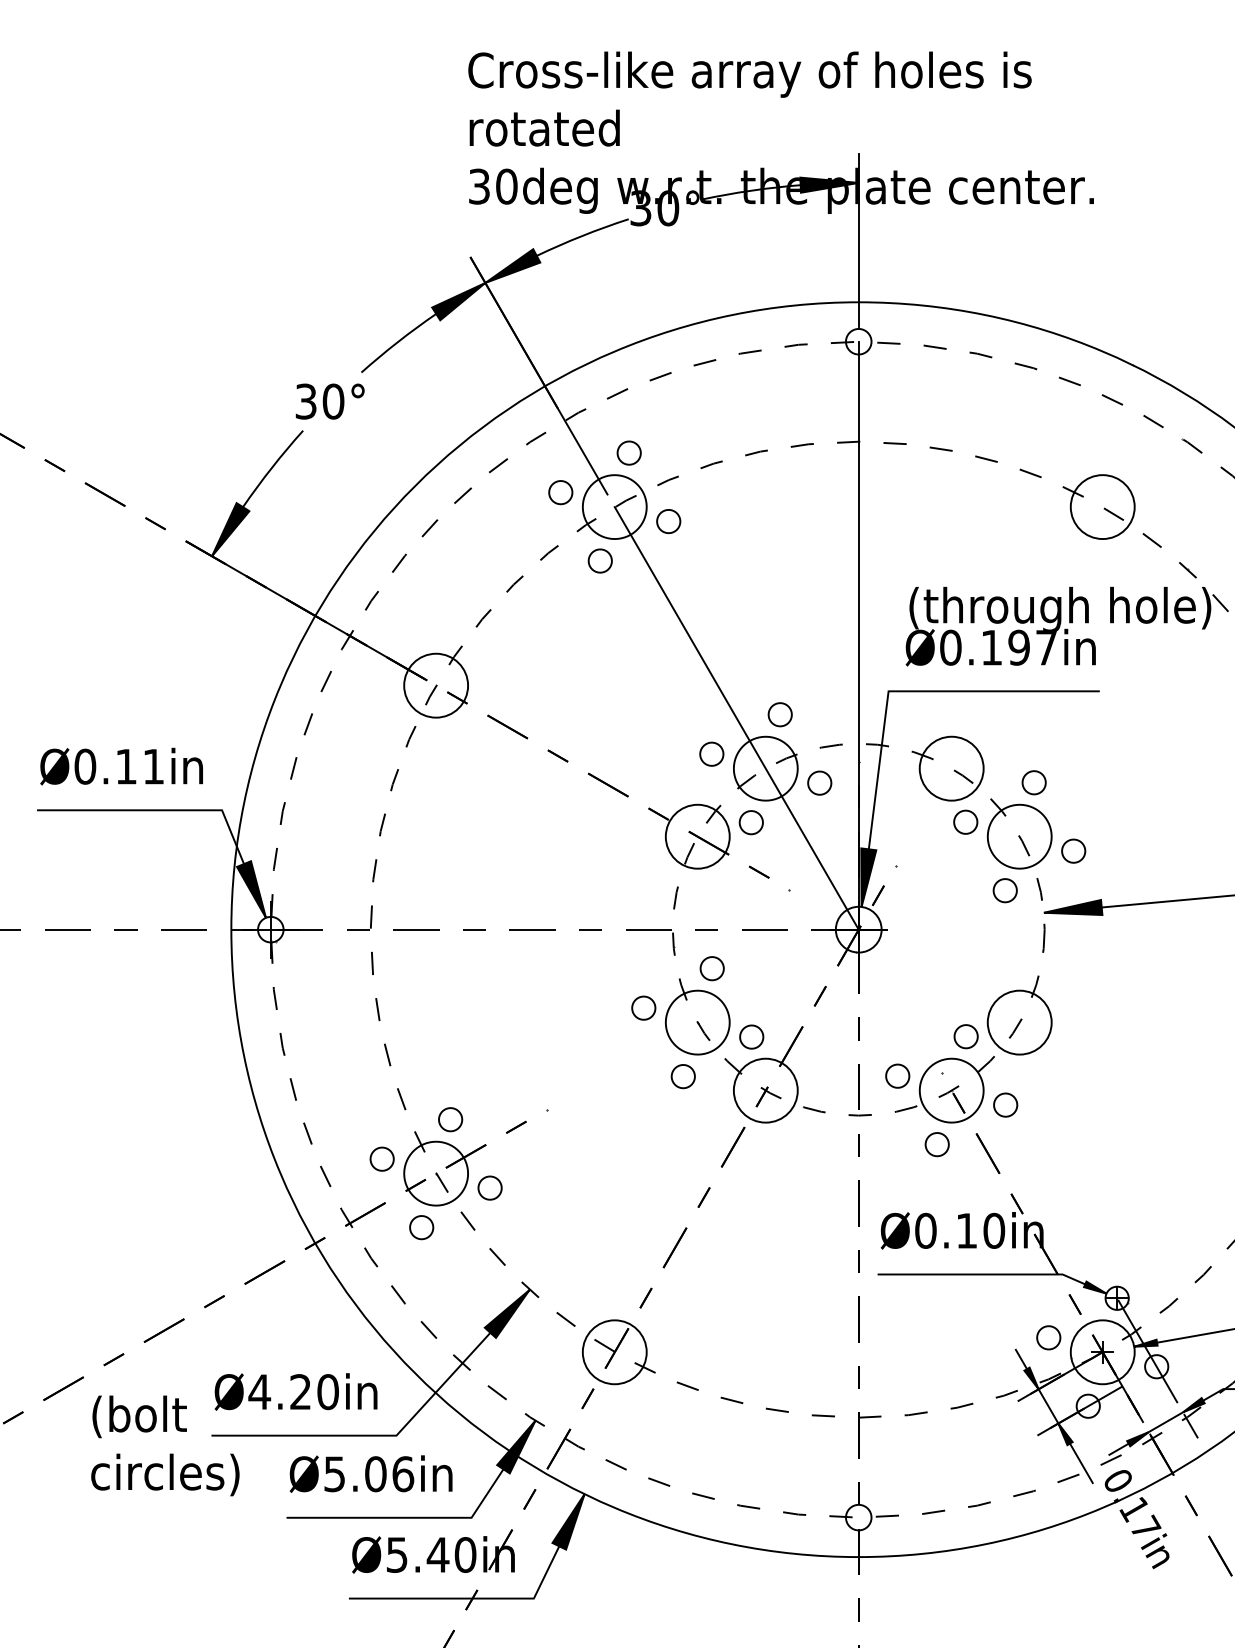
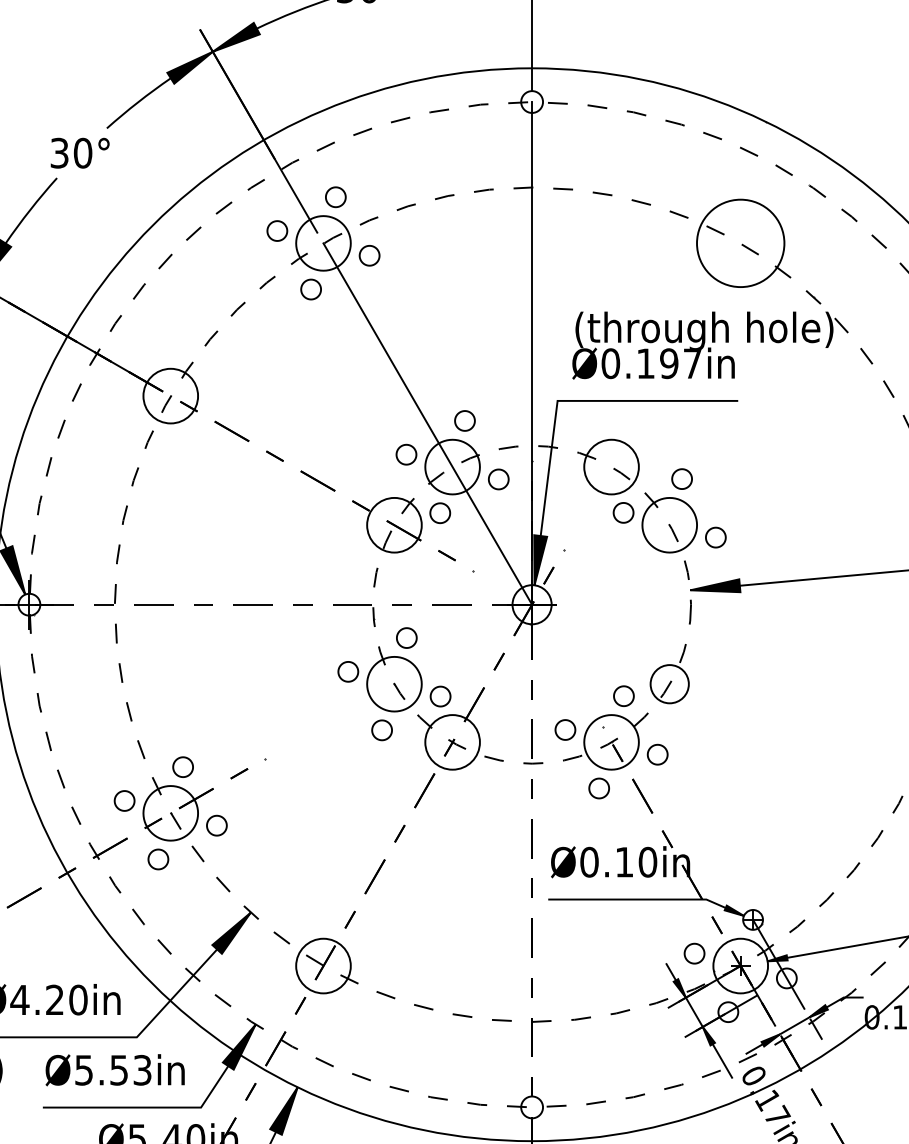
circle: (1102, 507) -> (740, 243), size x1.6
part: (1004, 890) -> (656, 571), removed
circle: (1019, 1022) -> (669, 684), size x0.7
text: (389, 1474) -> (130, 1070), Ø5.06 -> Ø5.53

